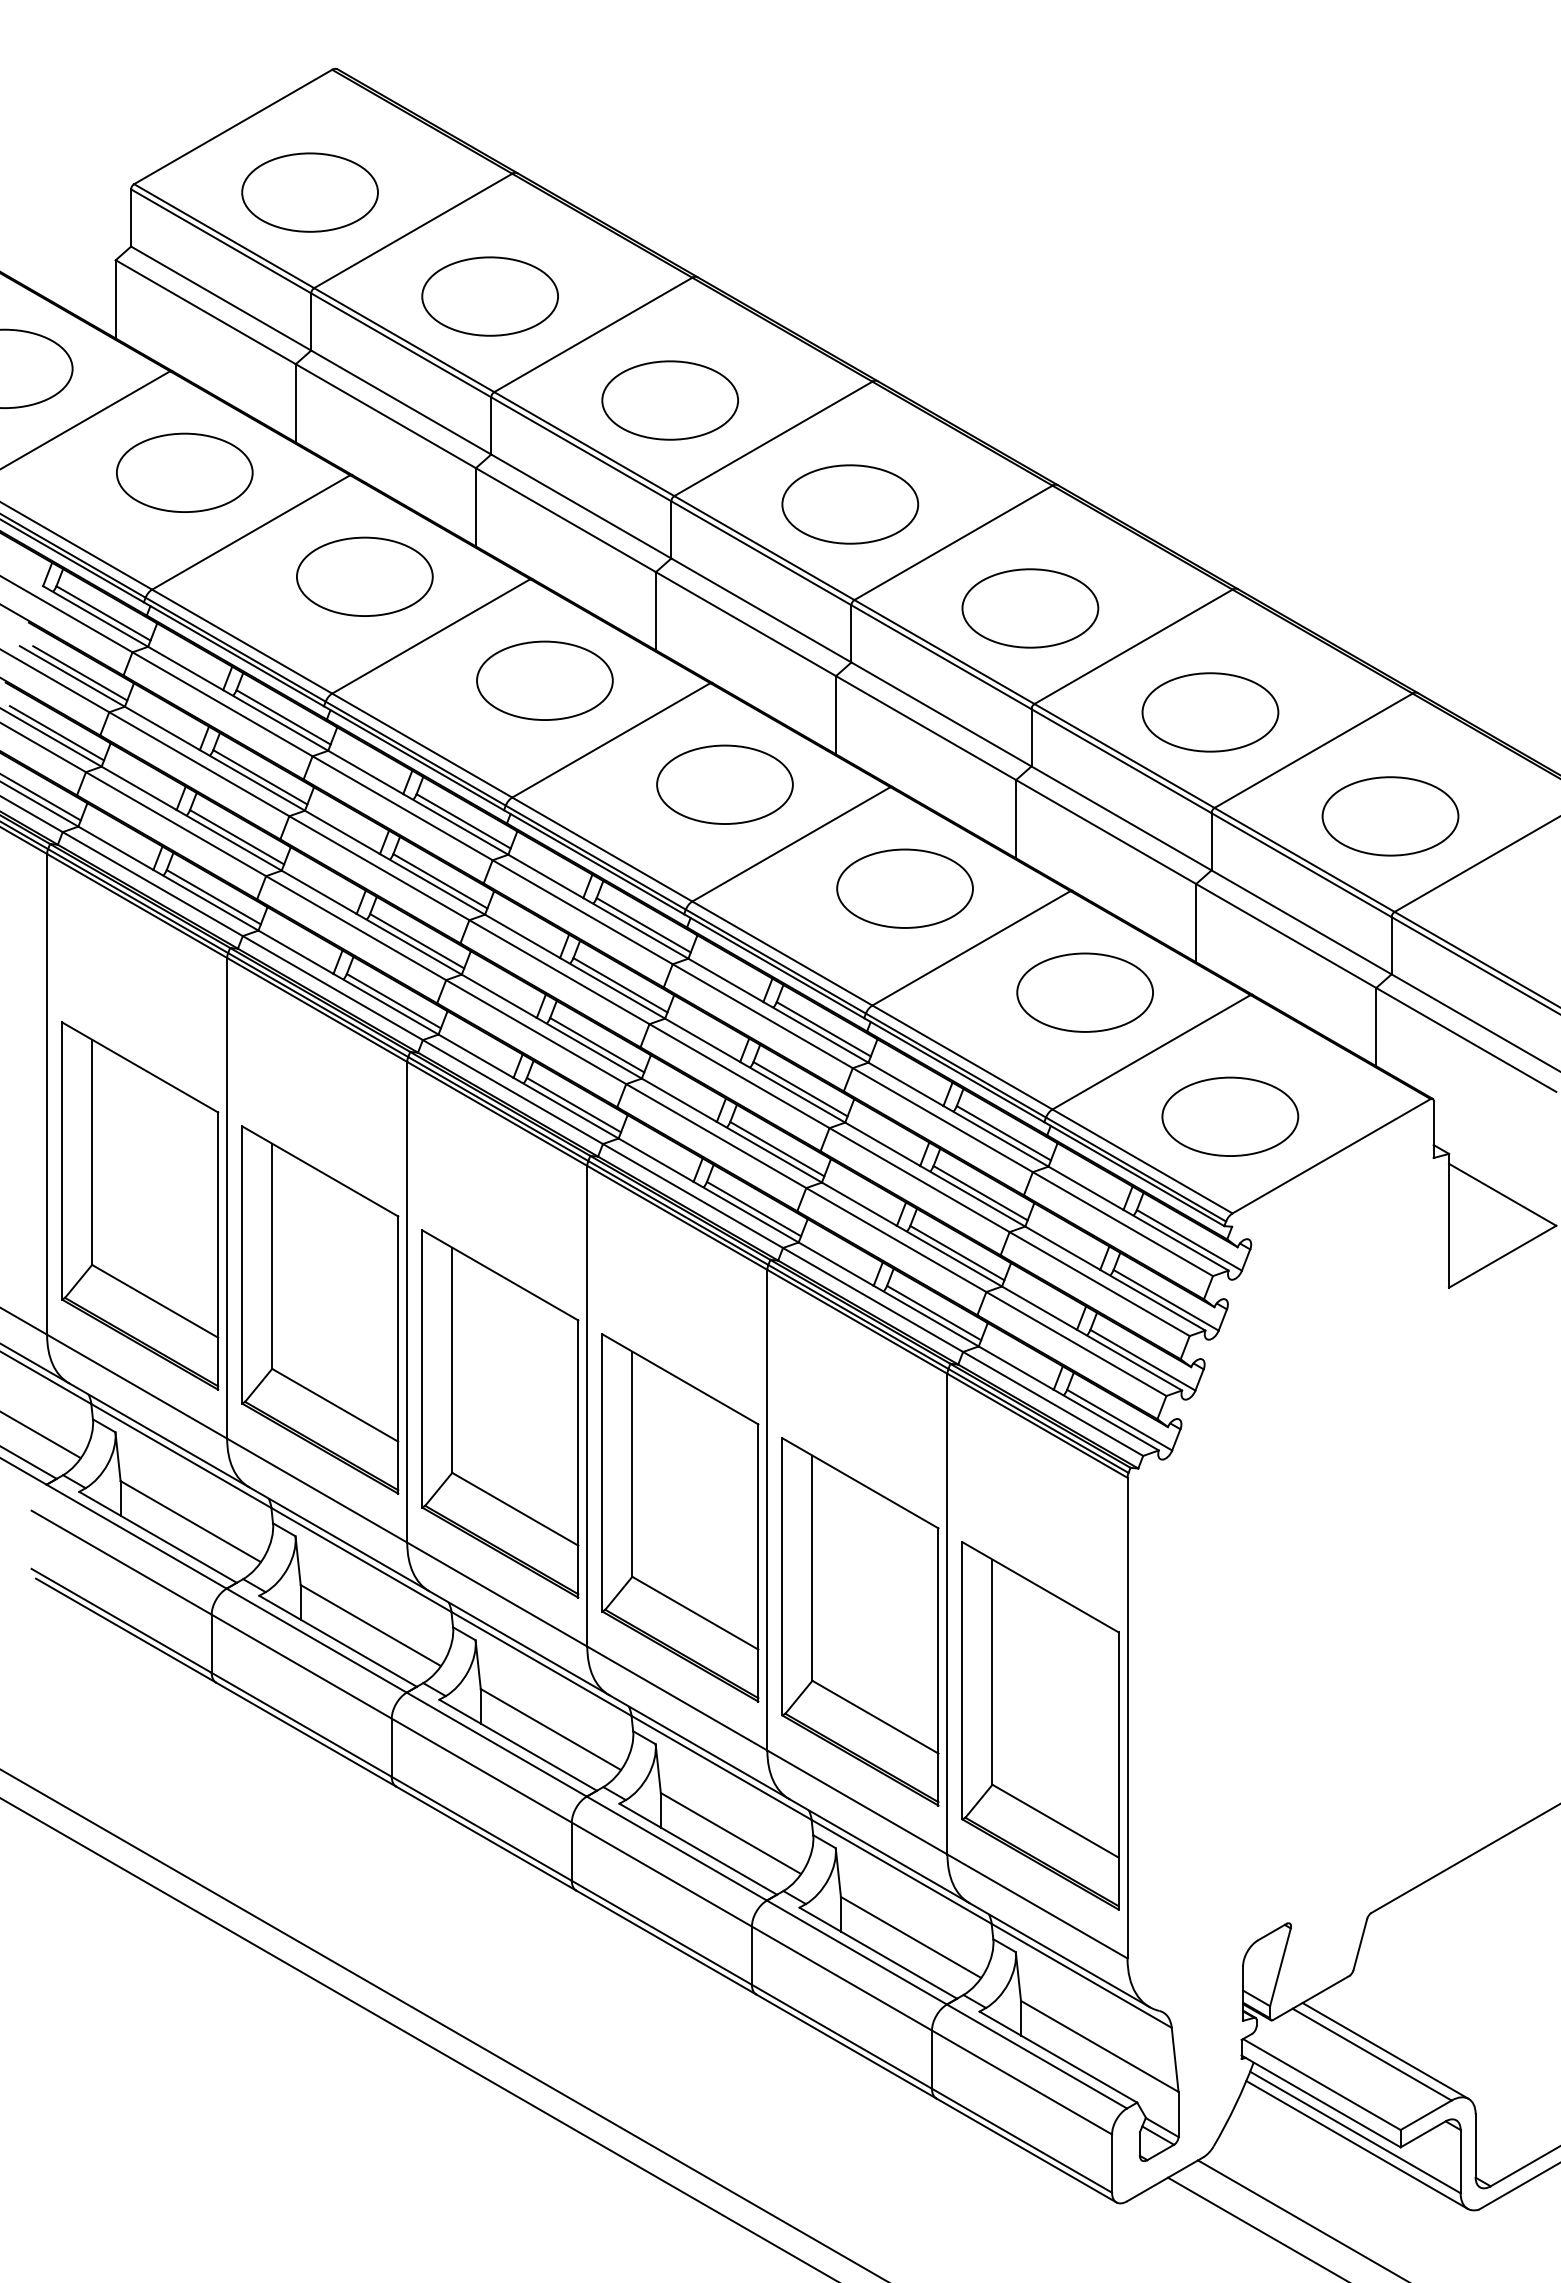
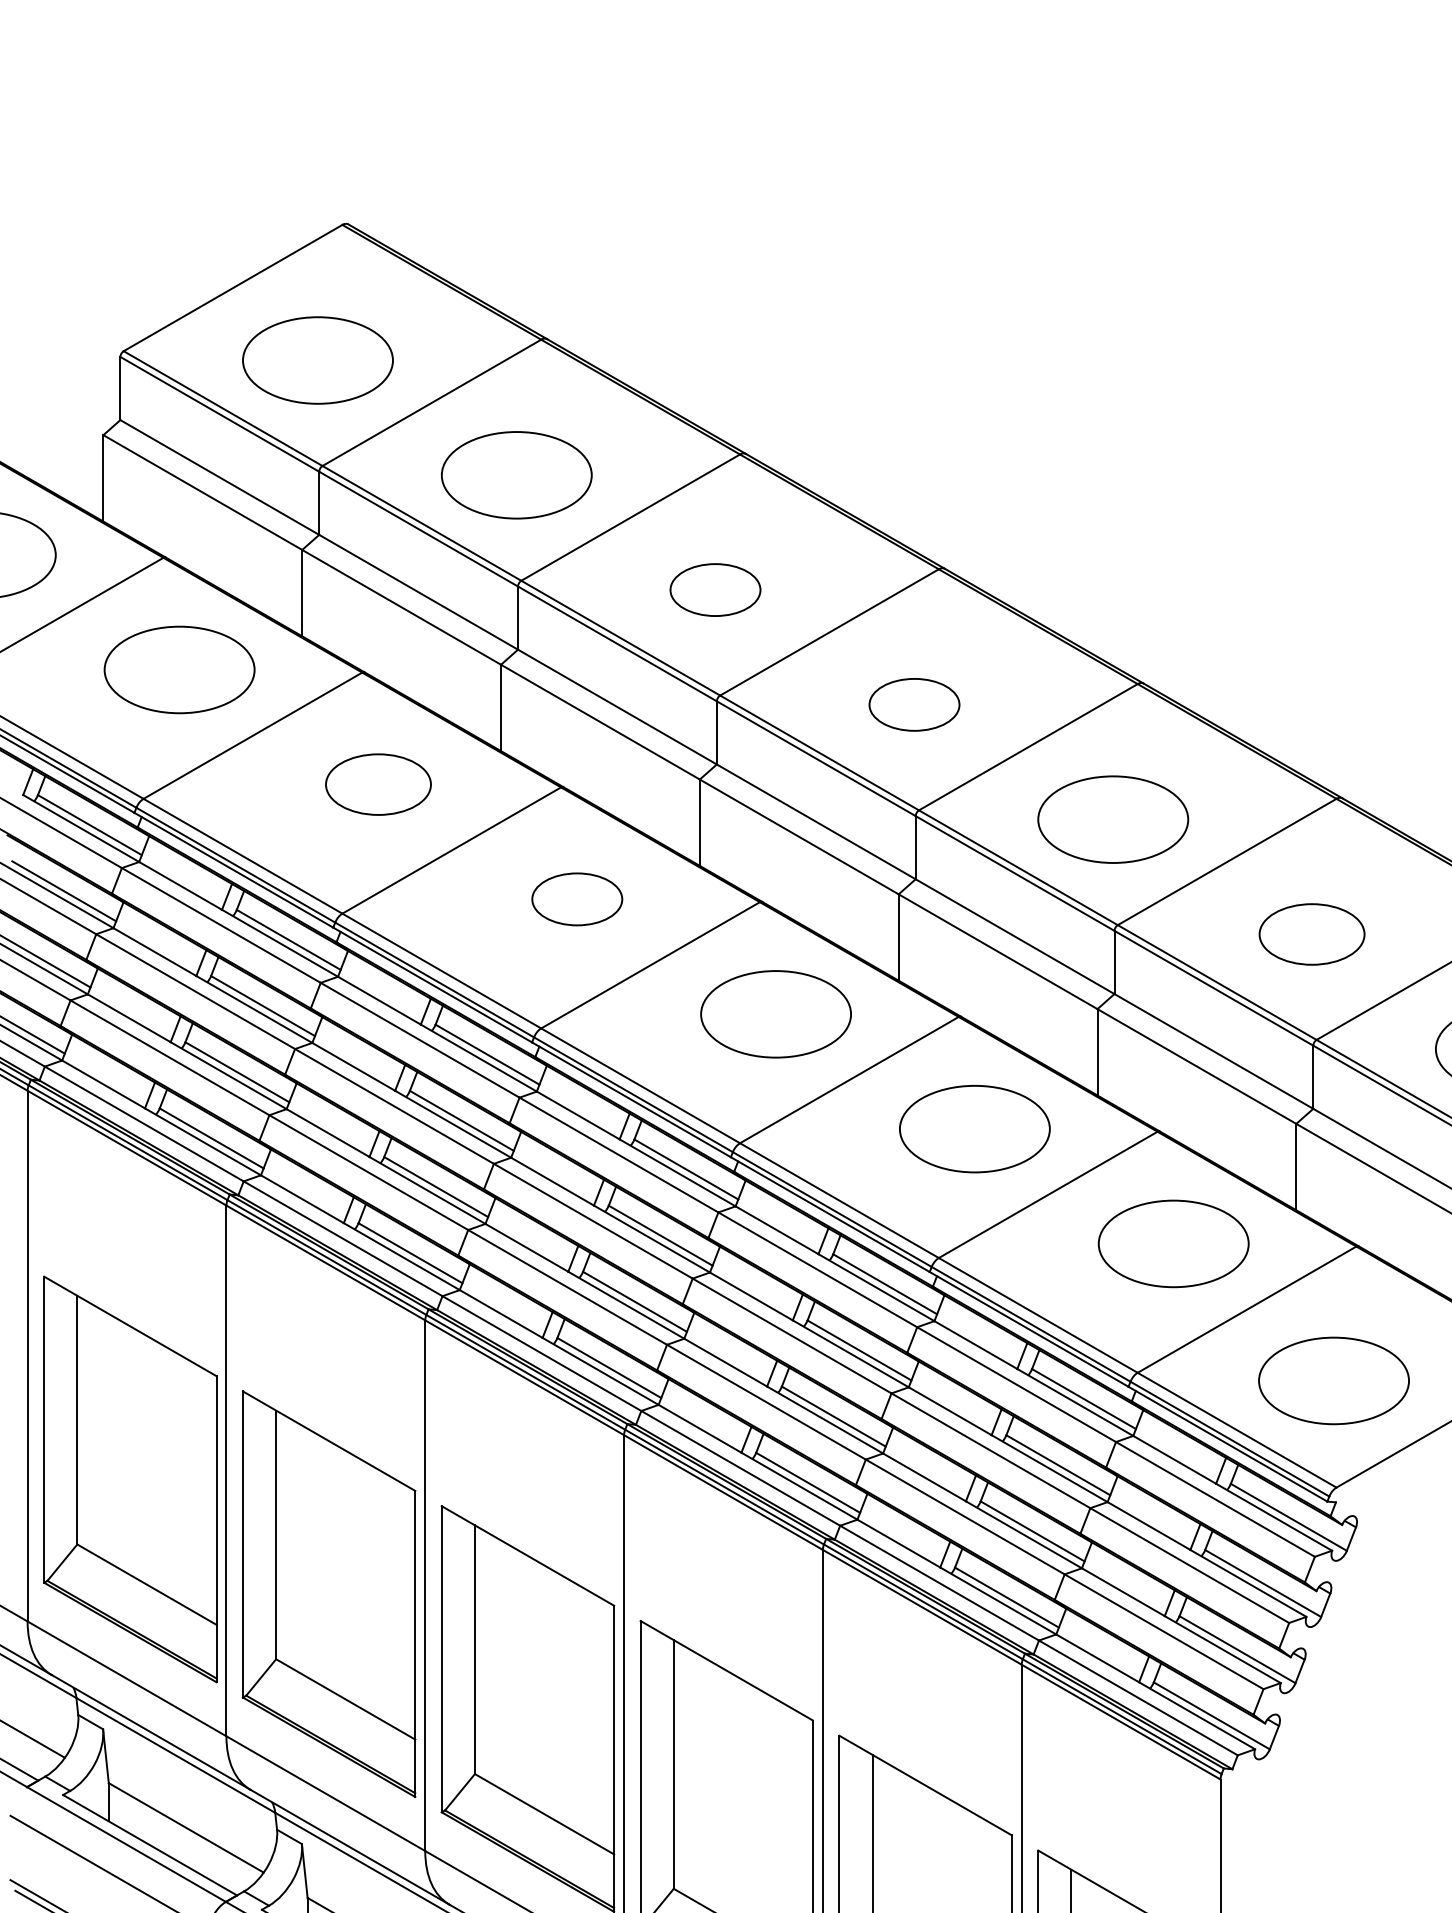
part: (669, 400) -> (714, 590), size x0.6
part: (850, 504) -> (914, 704), size x0.6
part: (364, 576) -> (378, 784), size x0.7
part: (544, 680) -> (576, 899), size x0.6
part: (1210, 712) -> (1312, 934), size x0.7

